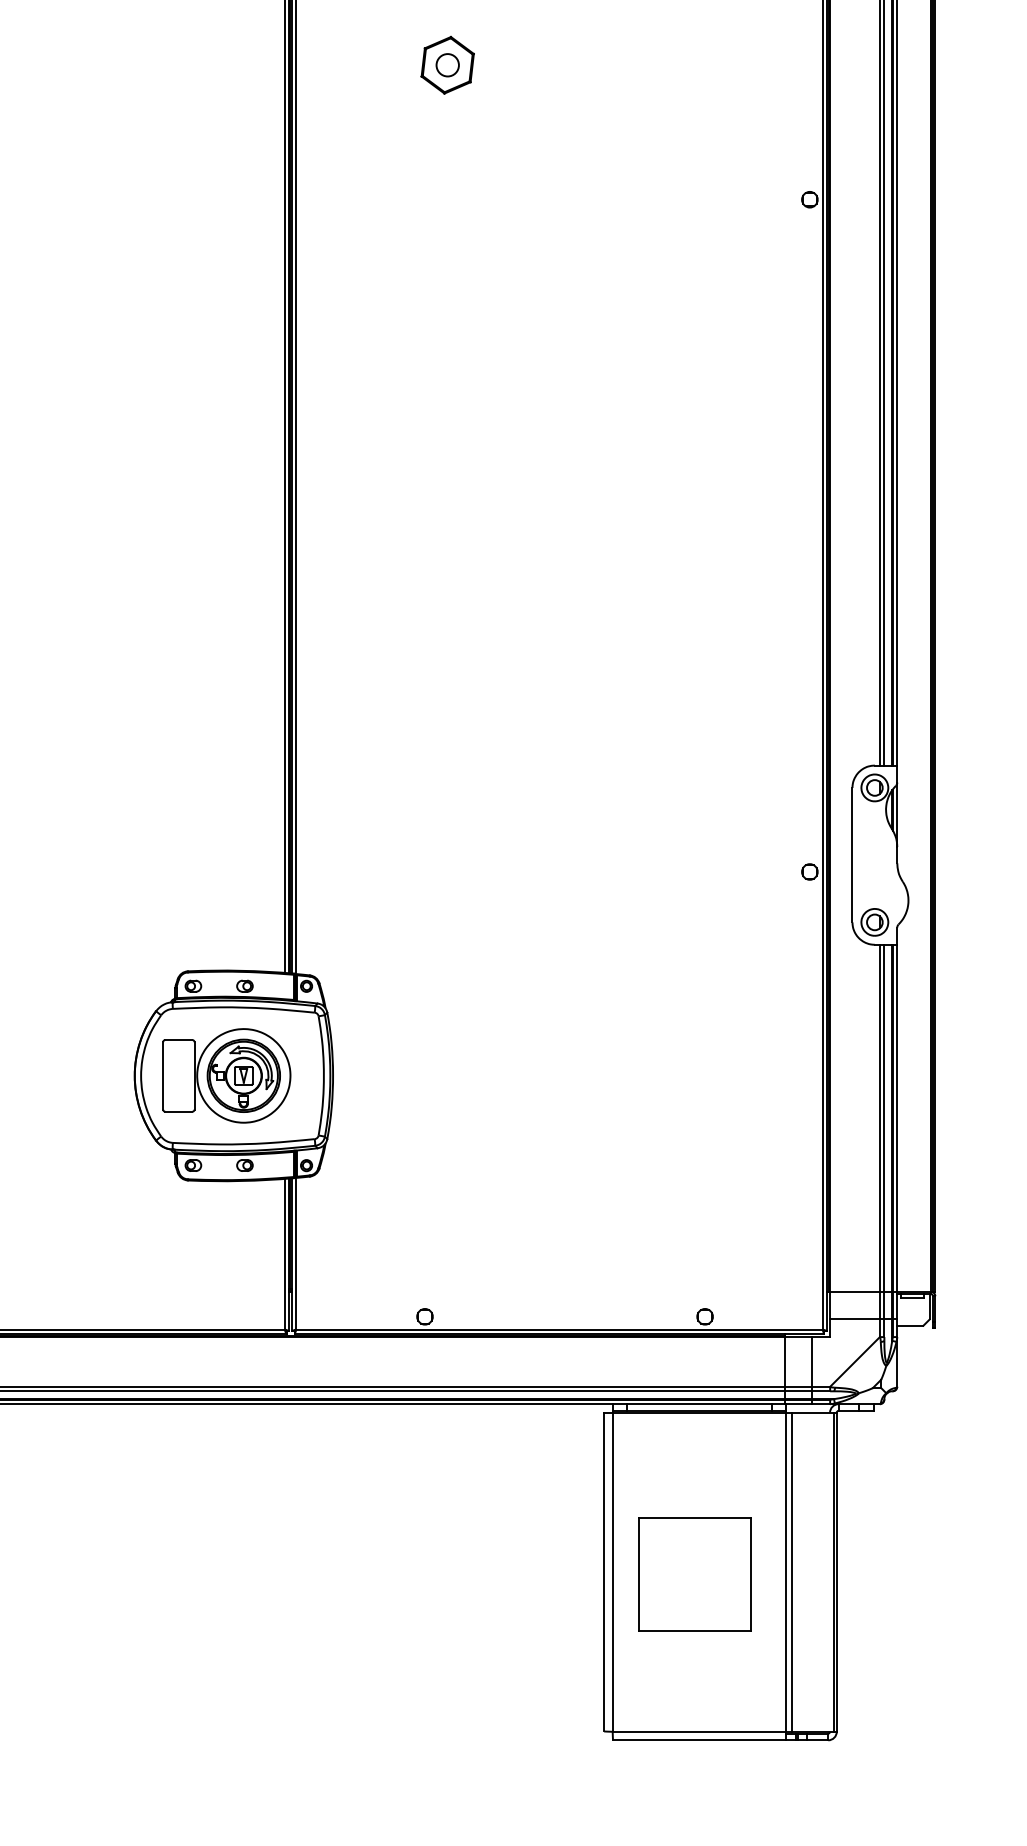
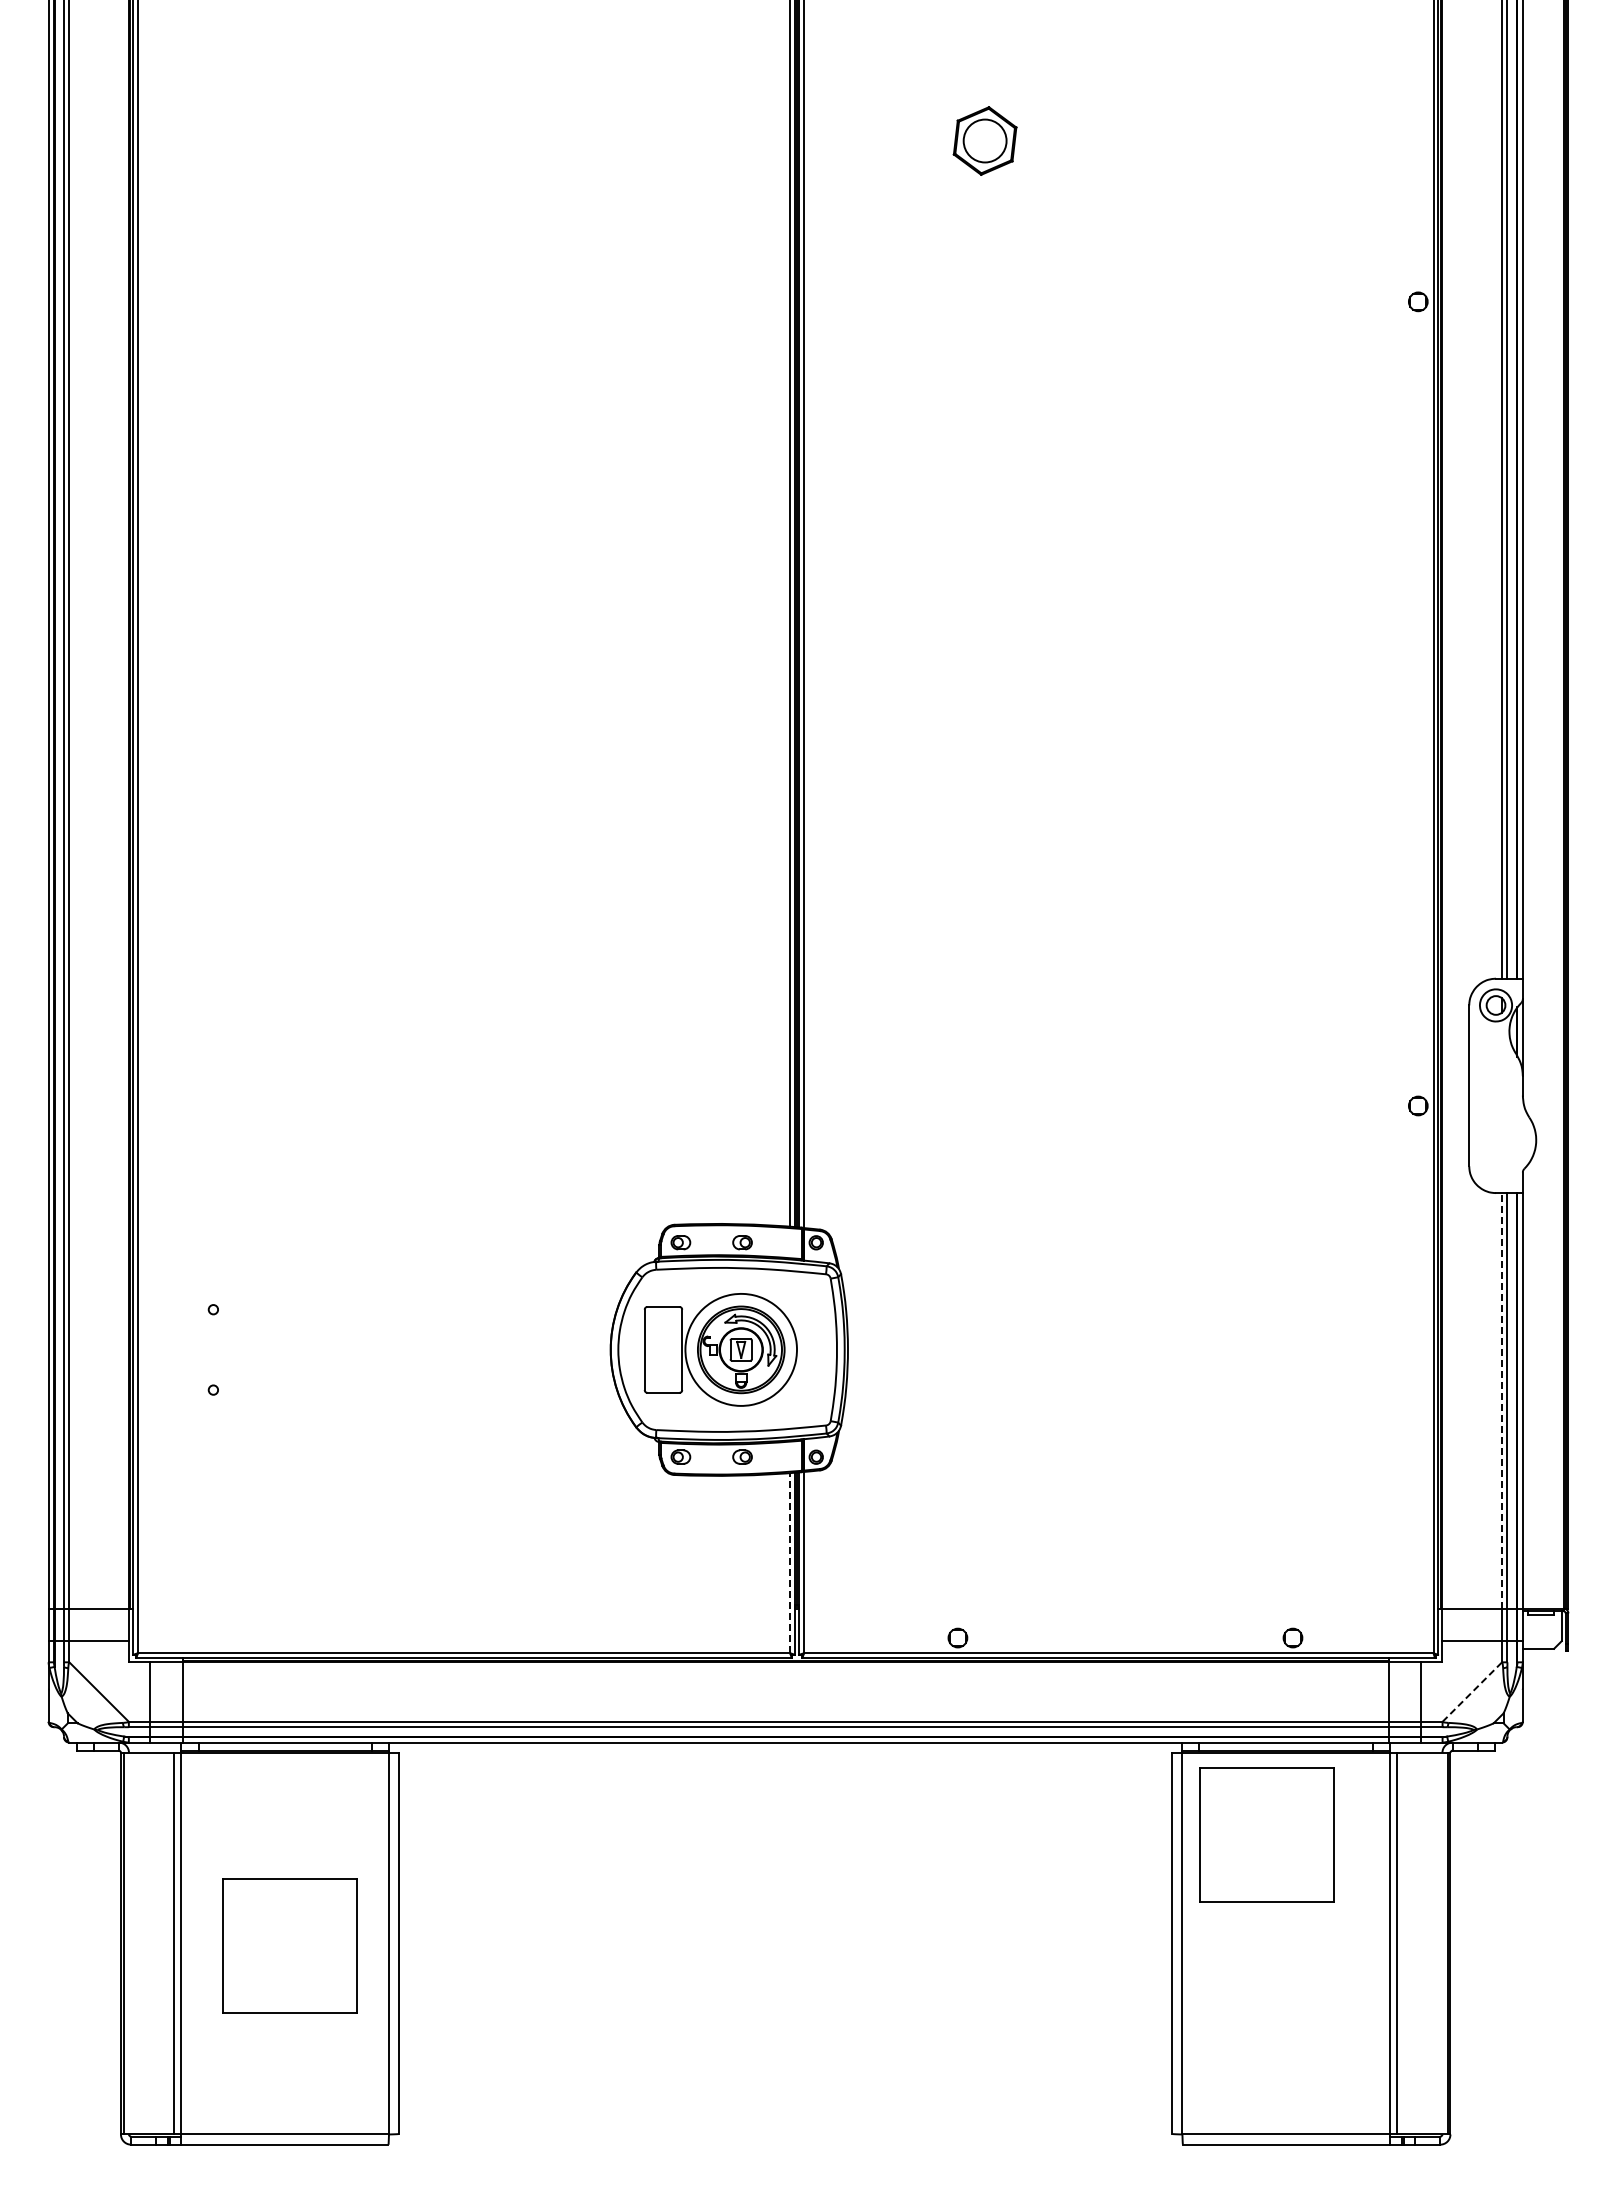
circle: (447, 64) -> (984, 140), size x1.6
part: (874, 922) -> (1495, 1166), removed
line: (880, 1118) -> (1502, 1400), solid -> dashed
line: (285, 1253) -> (790, 1562), solid -> dashed
line: (855, 1361) -> (1472, 1691), solid -> dashed
part: (694, 1573) -> (1266, 1834), moved

